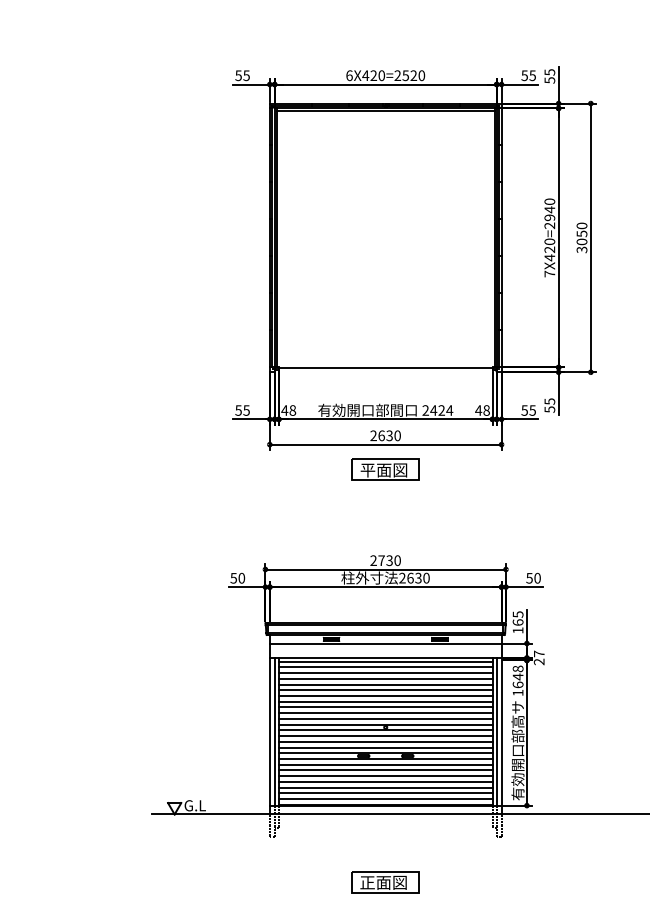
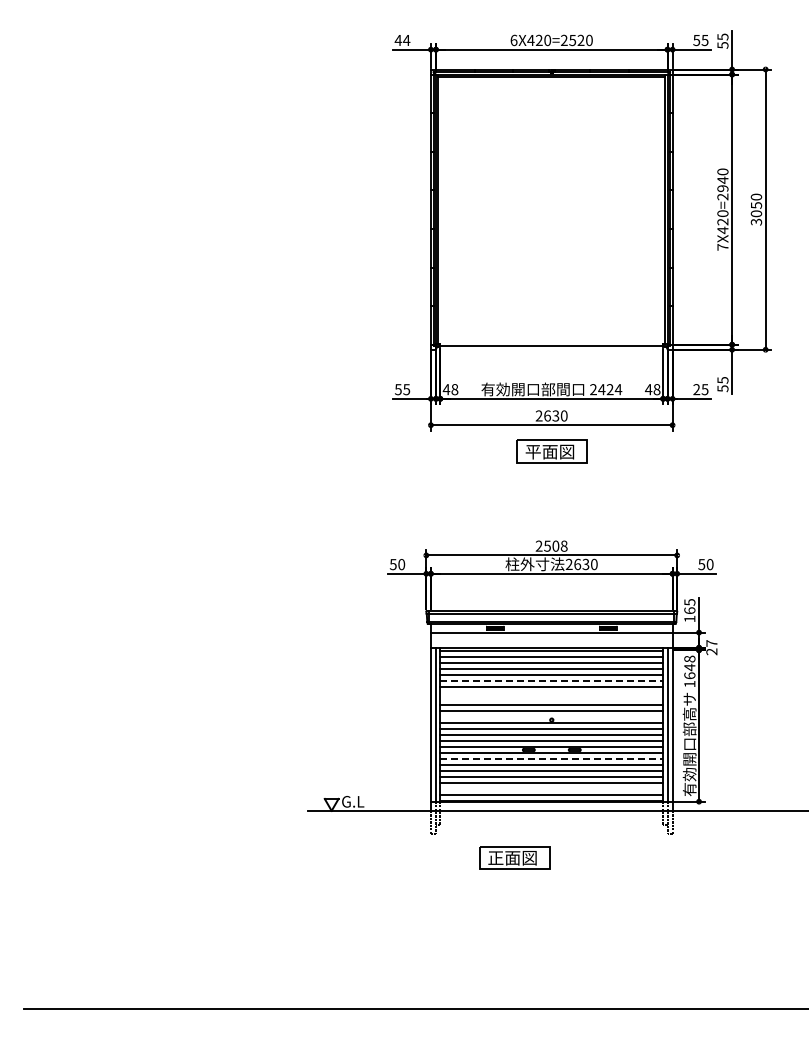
text: (242, 75) -> (402, 40), 55 -> 44
text: (524, 410) -> (696, 389), 55 -> 25
text: (389, 559) -> (555, 545), 2730 -> 2508
line: (386, 690) -> (552, 681), solid -> dashed
line: (385, 701) -> (551, 693), removed
line: (385, 707) -> (551, 699), removed
line: (385, 724) -> (551, 717), removed
line: (386, 764) -> (552, 758), solid -> dashed
line: (385, 793) -> (551, 788), removed
part: (385, 882) -> (514, 857), moved

